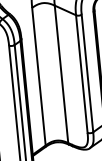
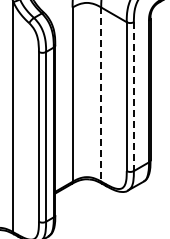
line: (87, 74) -> (133, 97), solid -> dashed
line: (61, 75) -> (101, 95), solid -> dashed

